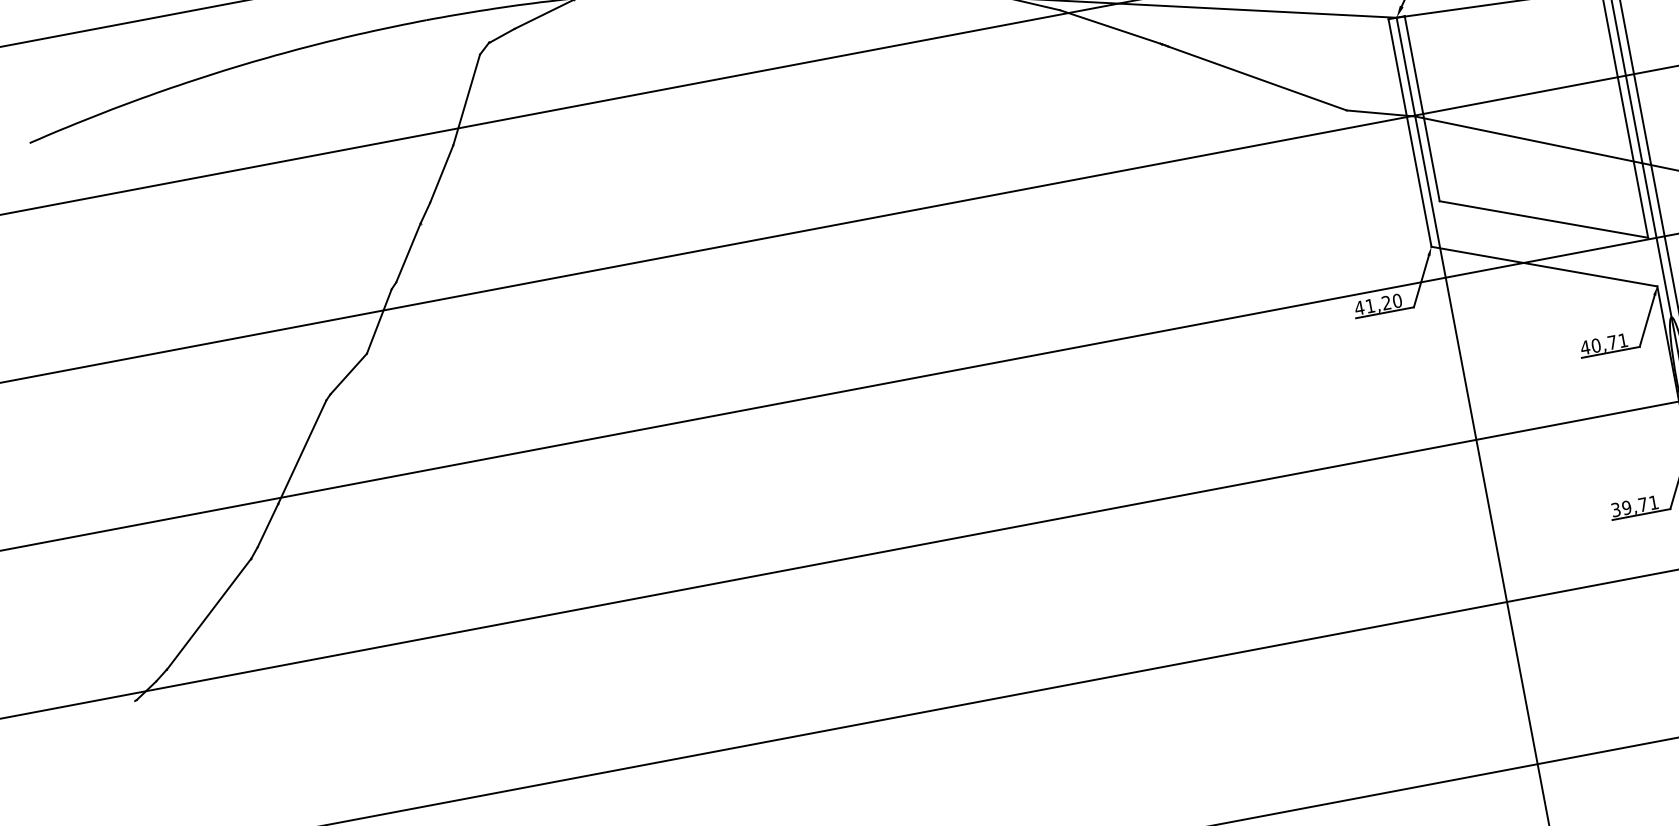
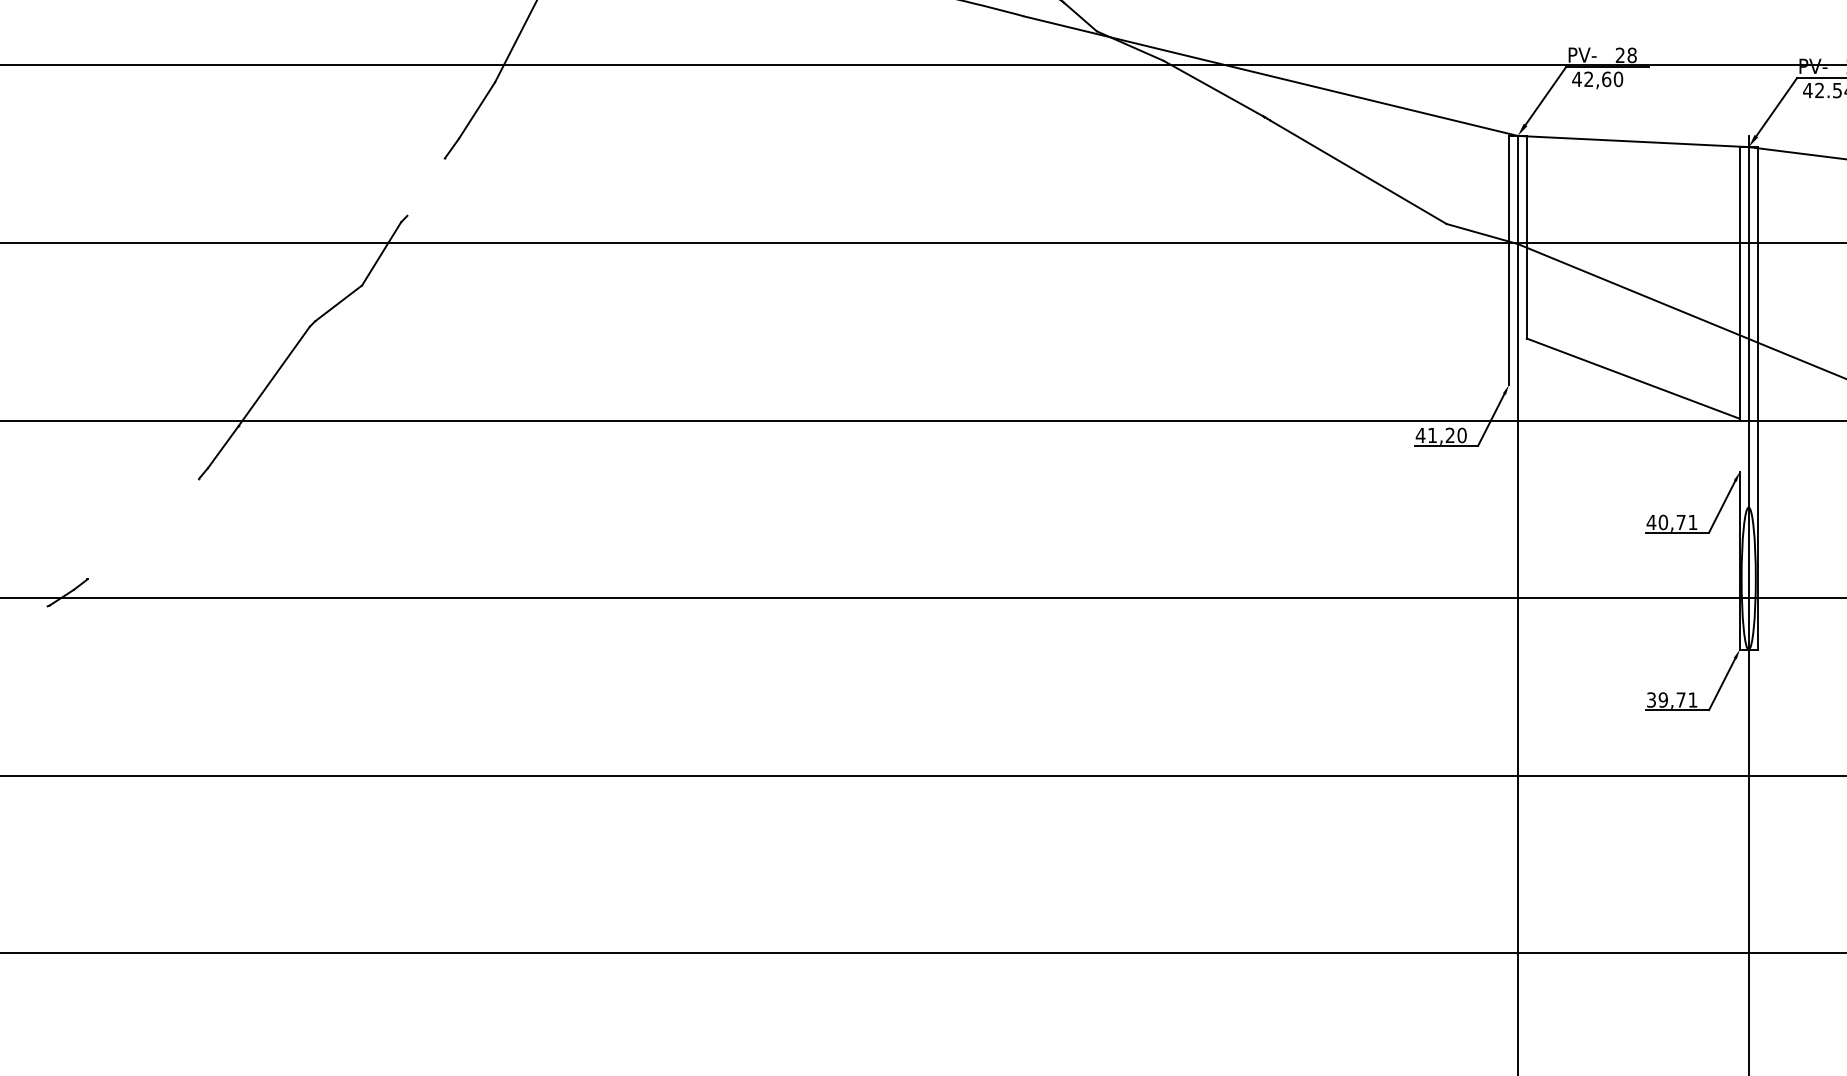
line: (407, 252) -> (425, 186), removed
line: (1544, 266) -> (1624, 428), removed
line: (208, 613) -> (142, 528), removed

